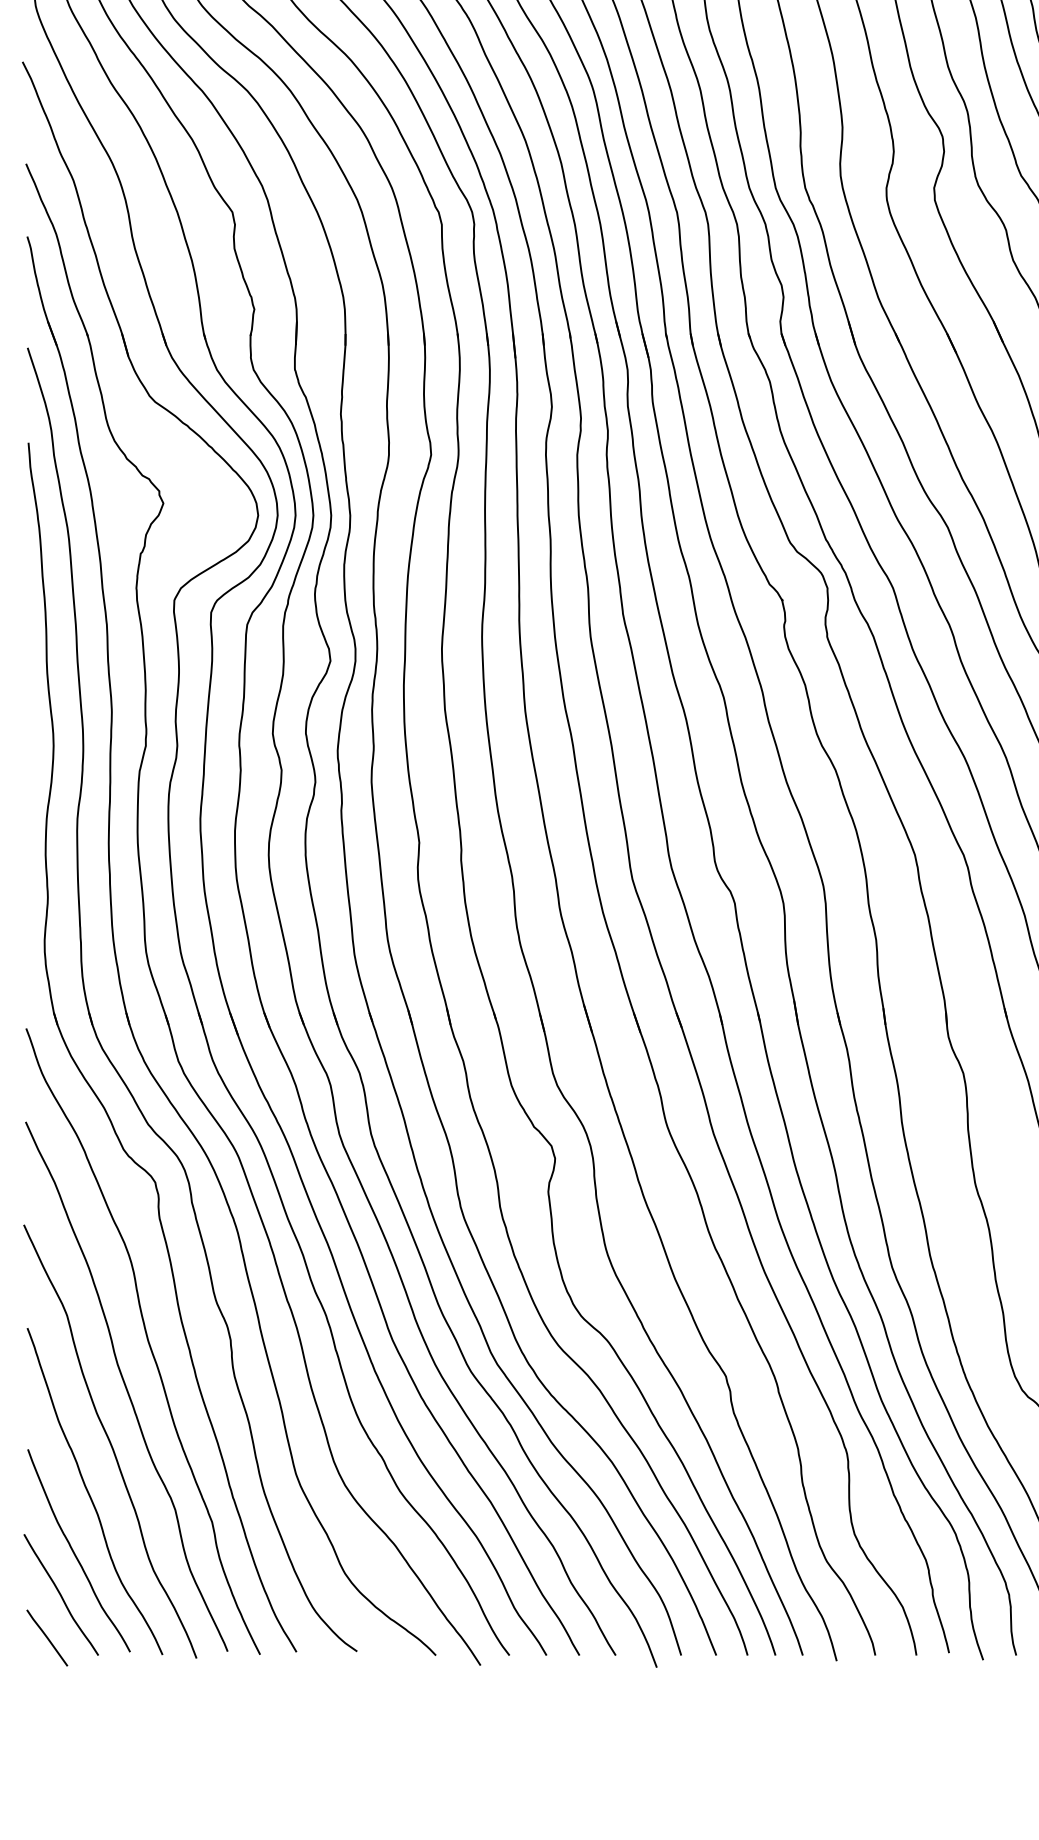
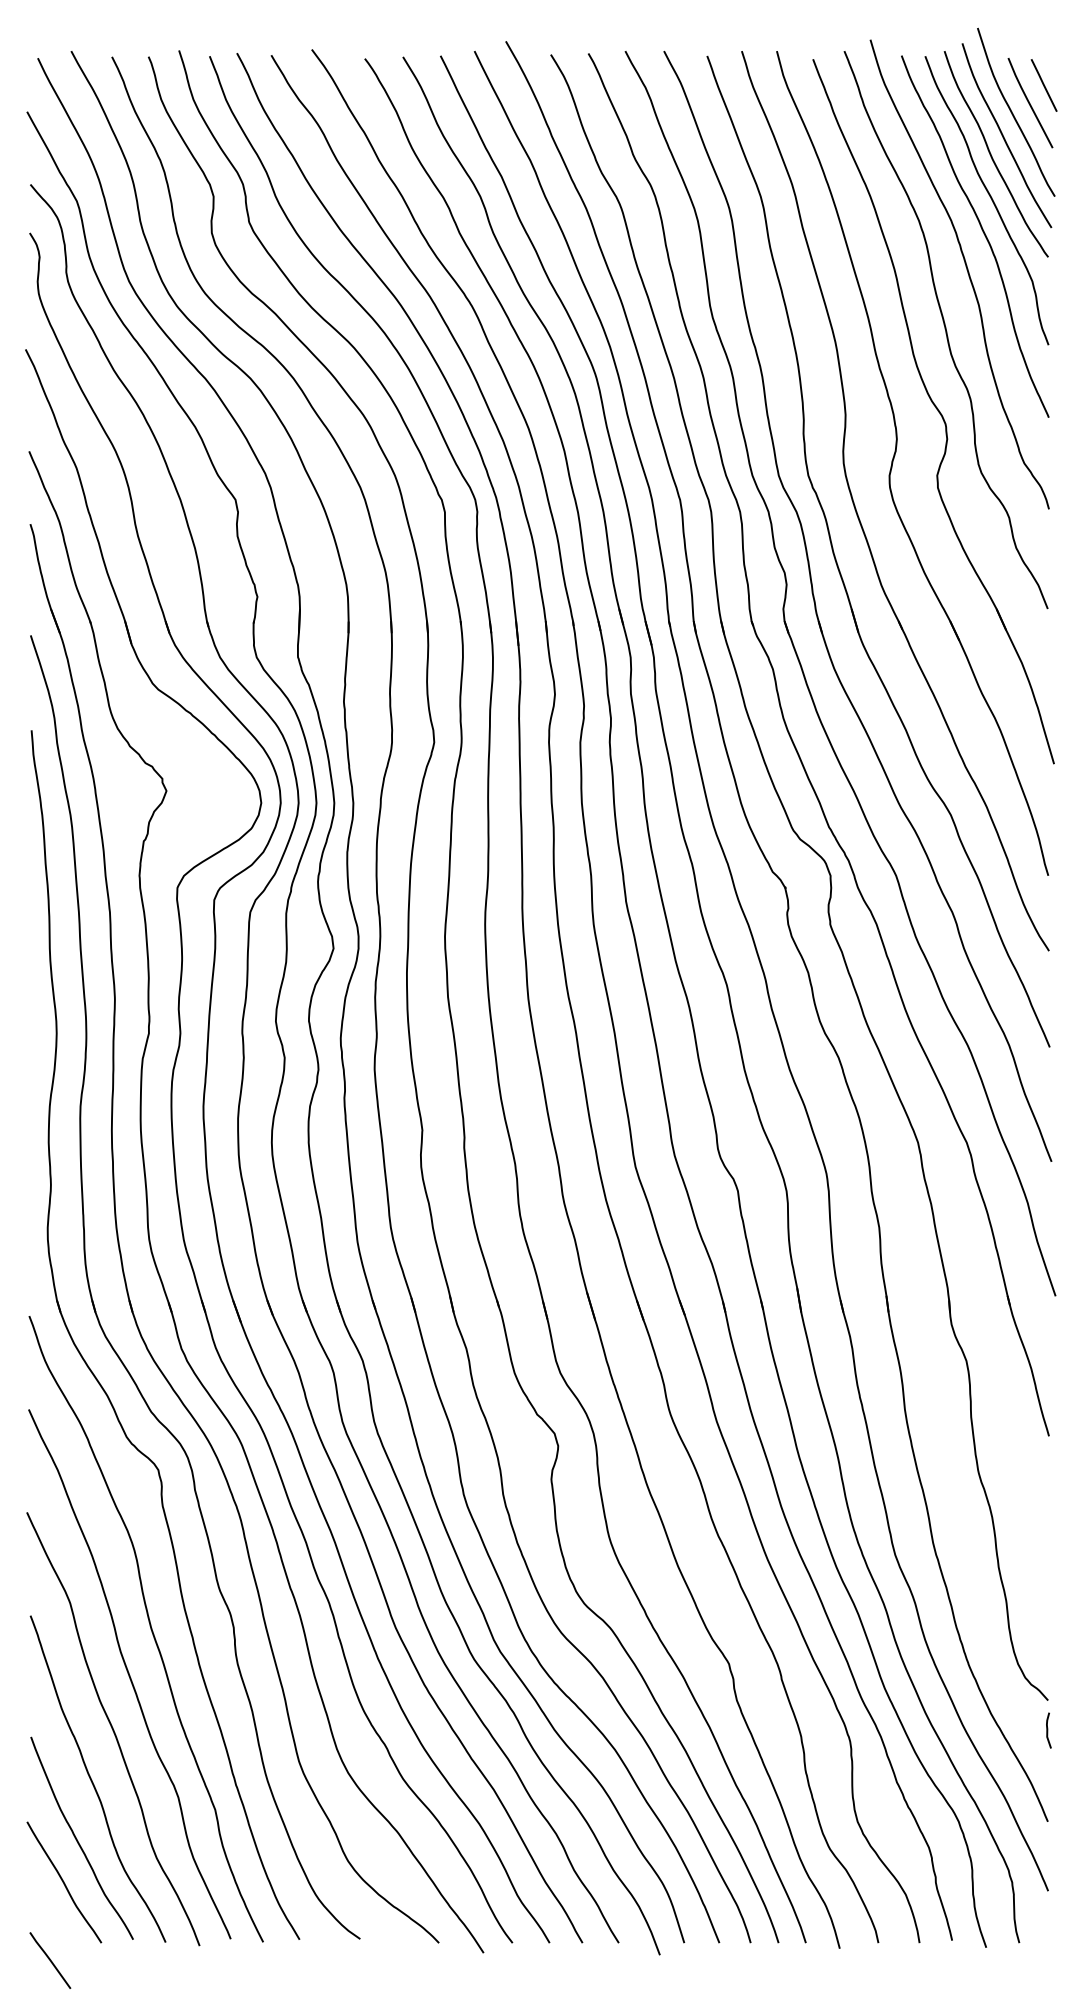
line: (47, 1637) -> (50, 1960), moved

